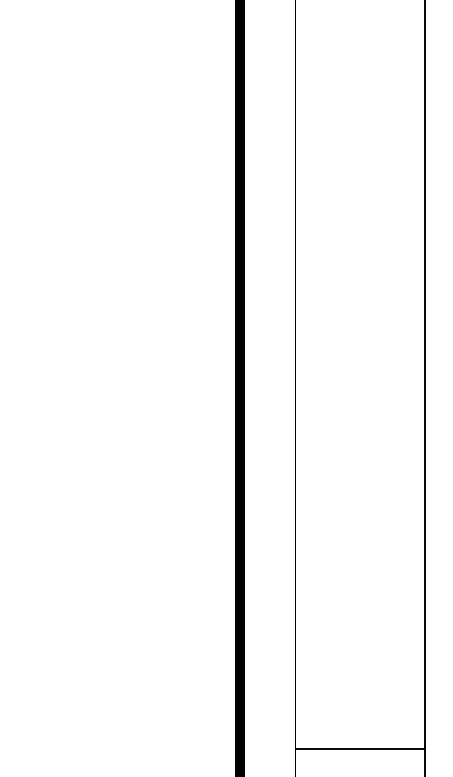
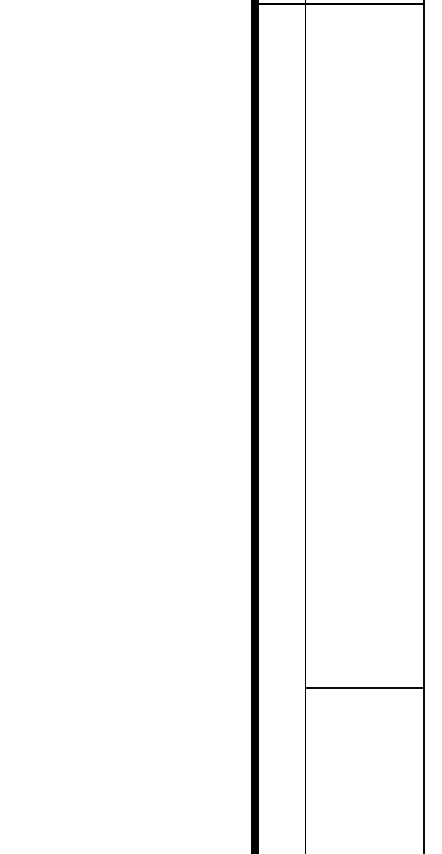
line: (359, 748) -> (364, 687), moved

